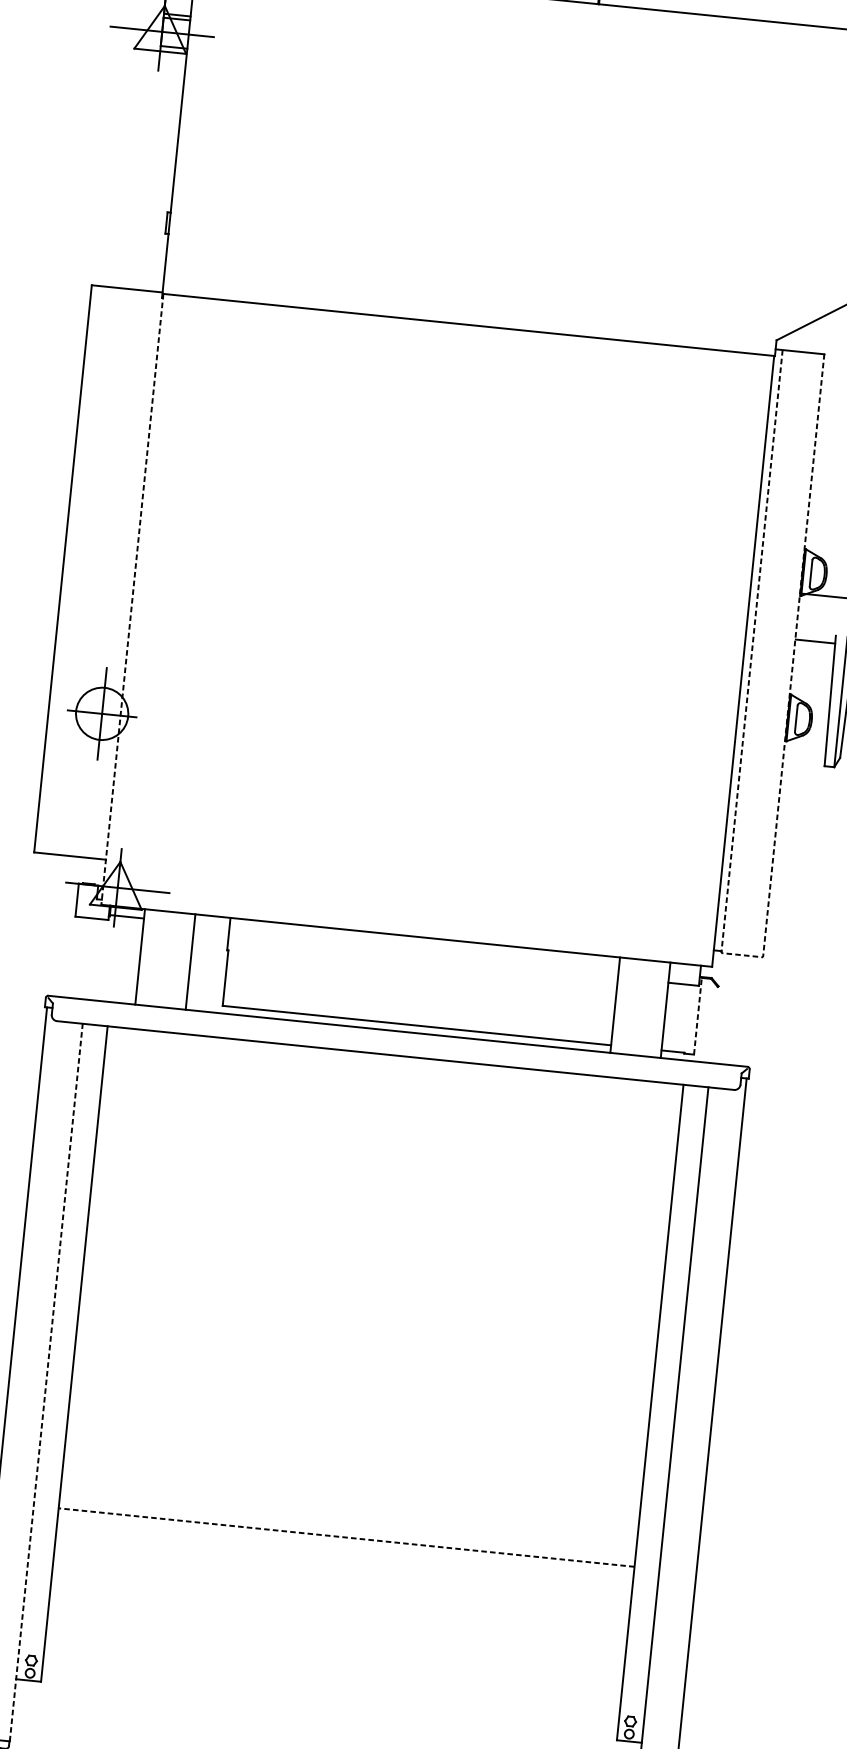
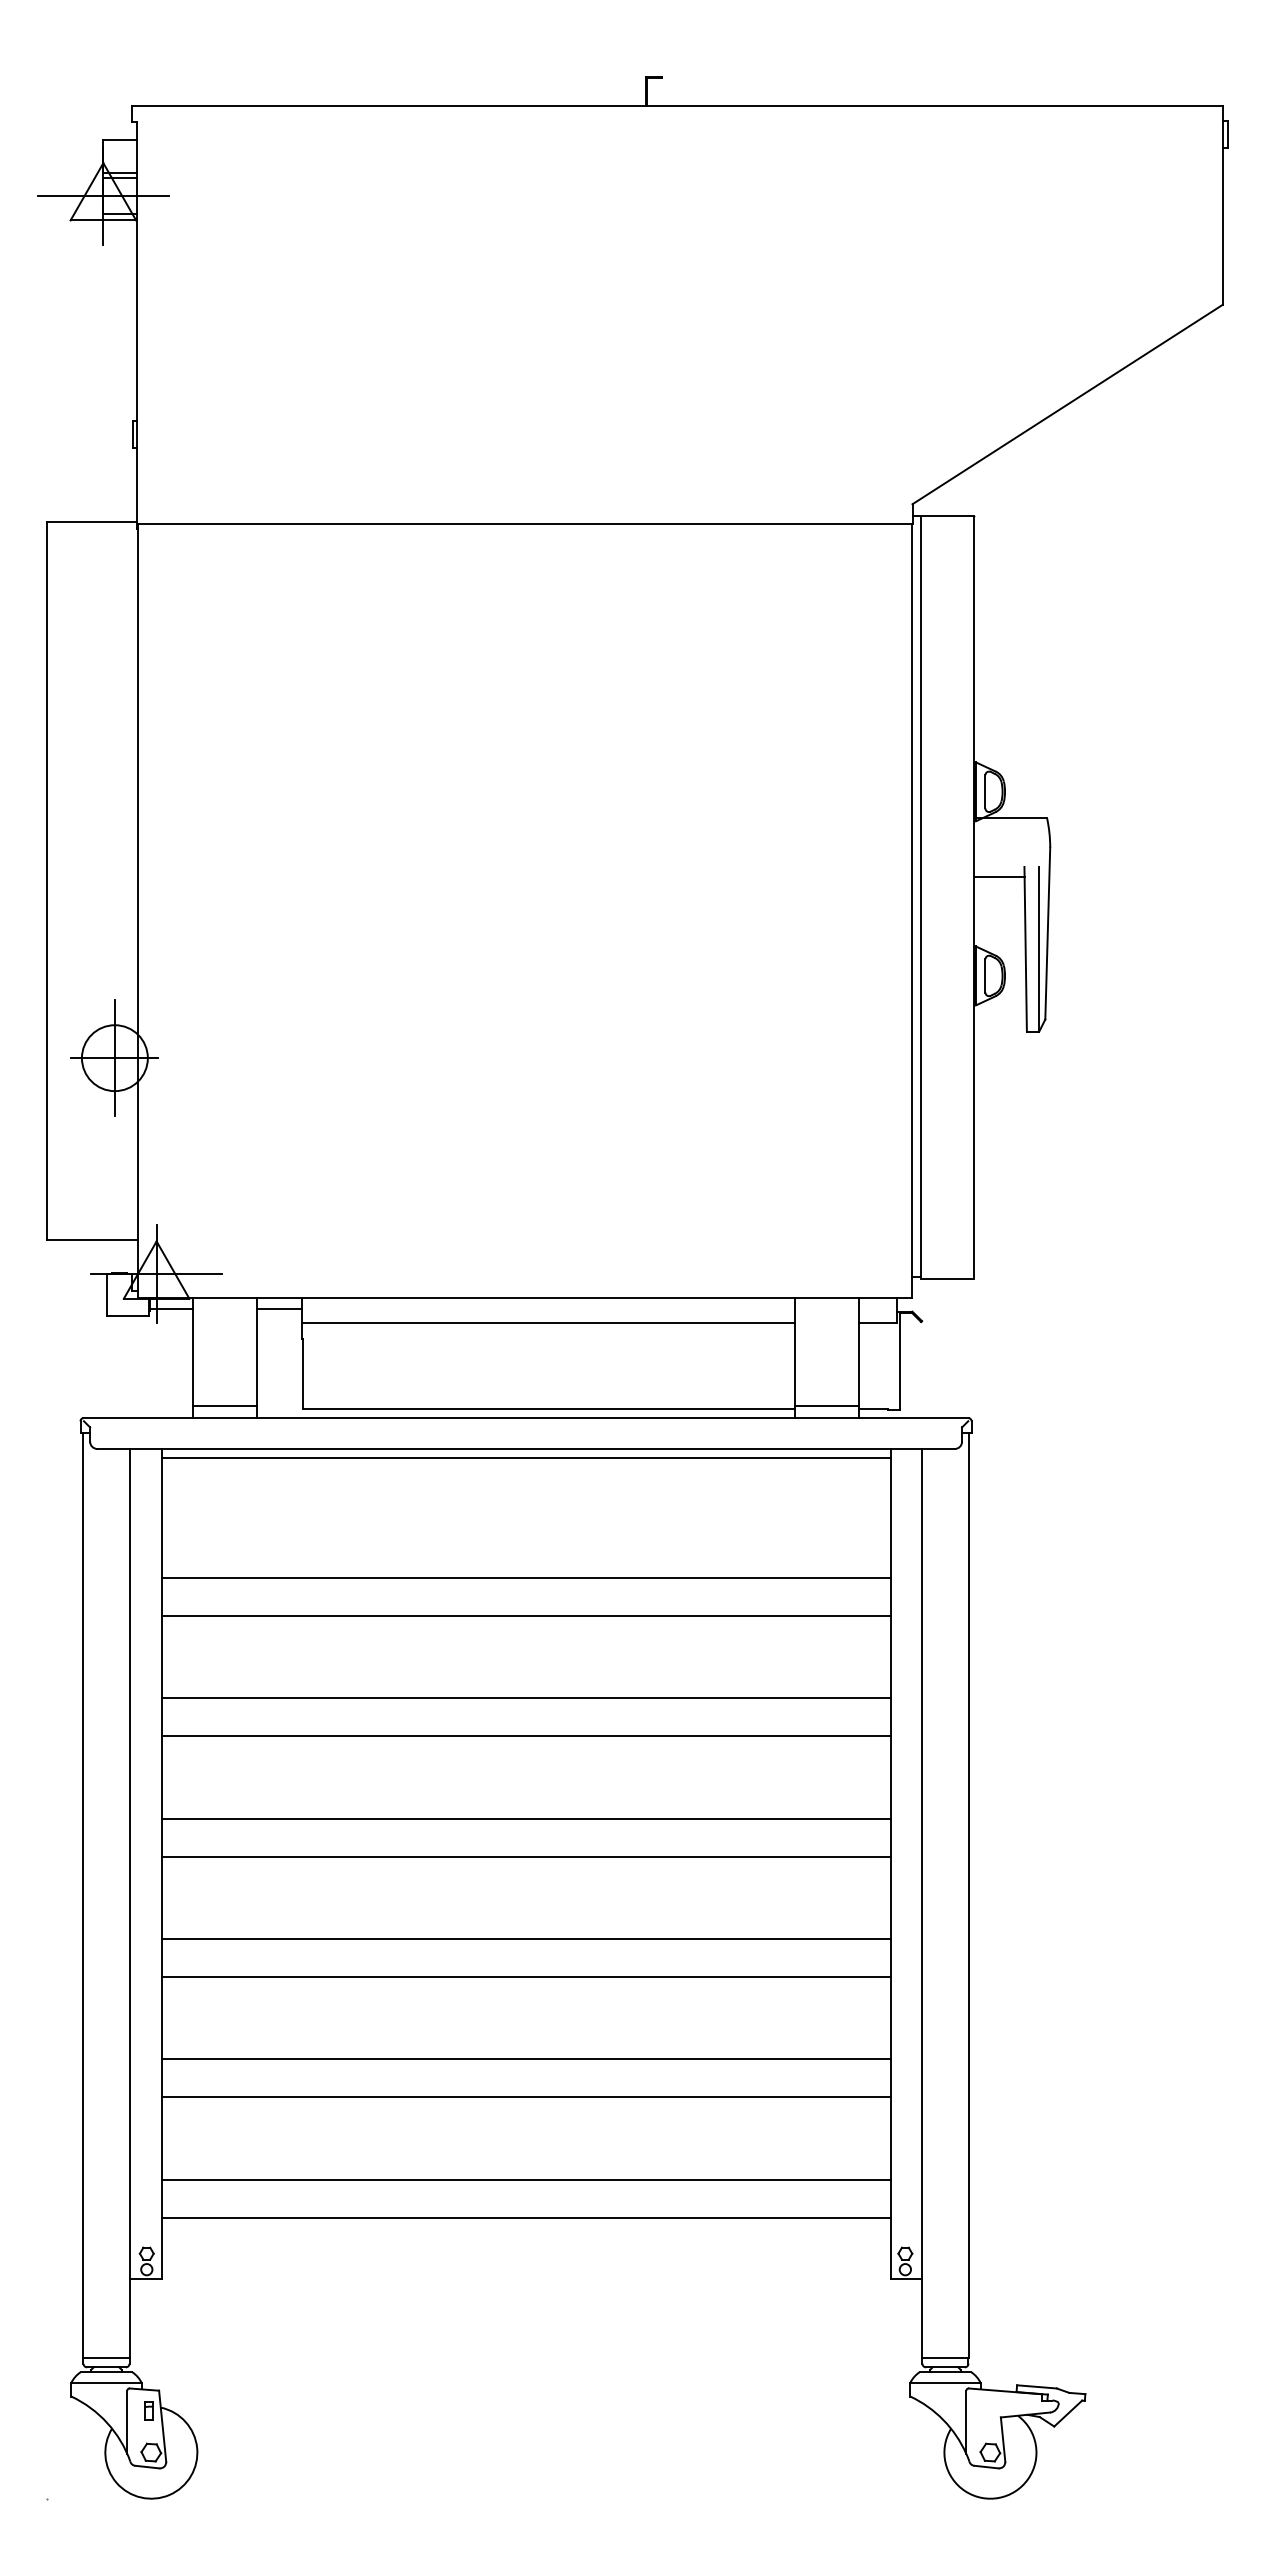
line: (132, 599) -> (138, 910), dashed -> solid
line: (212, 924) -> (279, 1308), added
line: (742, 955) -> (948, 1279), dashed -> solid
line: (422, 958) -> (547, 1323), added
line: (161, 997) -> (225, 1406), added
line: (697, 1016) -> (899, 1361), dashed -> solid
line: (636, 1046) -> (826, 1406), added
line: (394, 1062) -> (525, 1457), added
line: (384, 1157) -> (525, 1578), added
line: (381, 1187) -> (525, 1616), added
line: (375, 1252) -> (525, 1698), added
line: (372, 1282) -> (525, 1736), added
line: (365, 1347) -> (525, 1818), added
line: (362, 1377) -> (525, 1856), added
line: (46, 1381) -> (130, 1902), dashed -> solid
line: (355, 1442) -> (525, 1939), added
line: (352, 1472) -> (525, 1976), added
line: (346, 1537) -> (526, 2059), dashed -> solid
line: (343, 1567) -> (525, 2097), added
line: (336, 1632) -> (525, 2179), added
line: (333, 1662) -> (525, 2217), added

